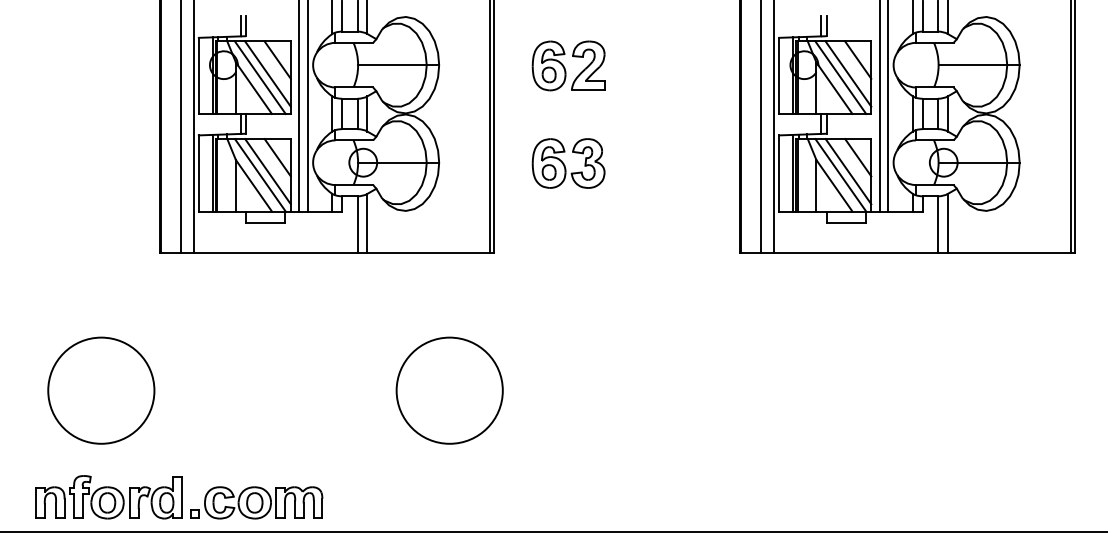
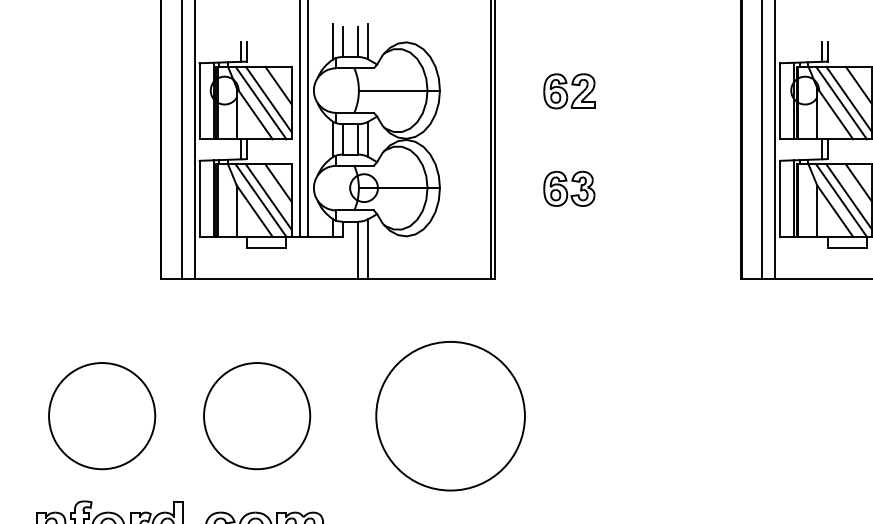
part: (568, 65) -> (569, 90), size x0.7
part: (568, 163) -> (569, 188), size x0.7
circle: (256, 390) -> (257, 415), added
circle: (449, 390) -> (450, 415), size x1.4

